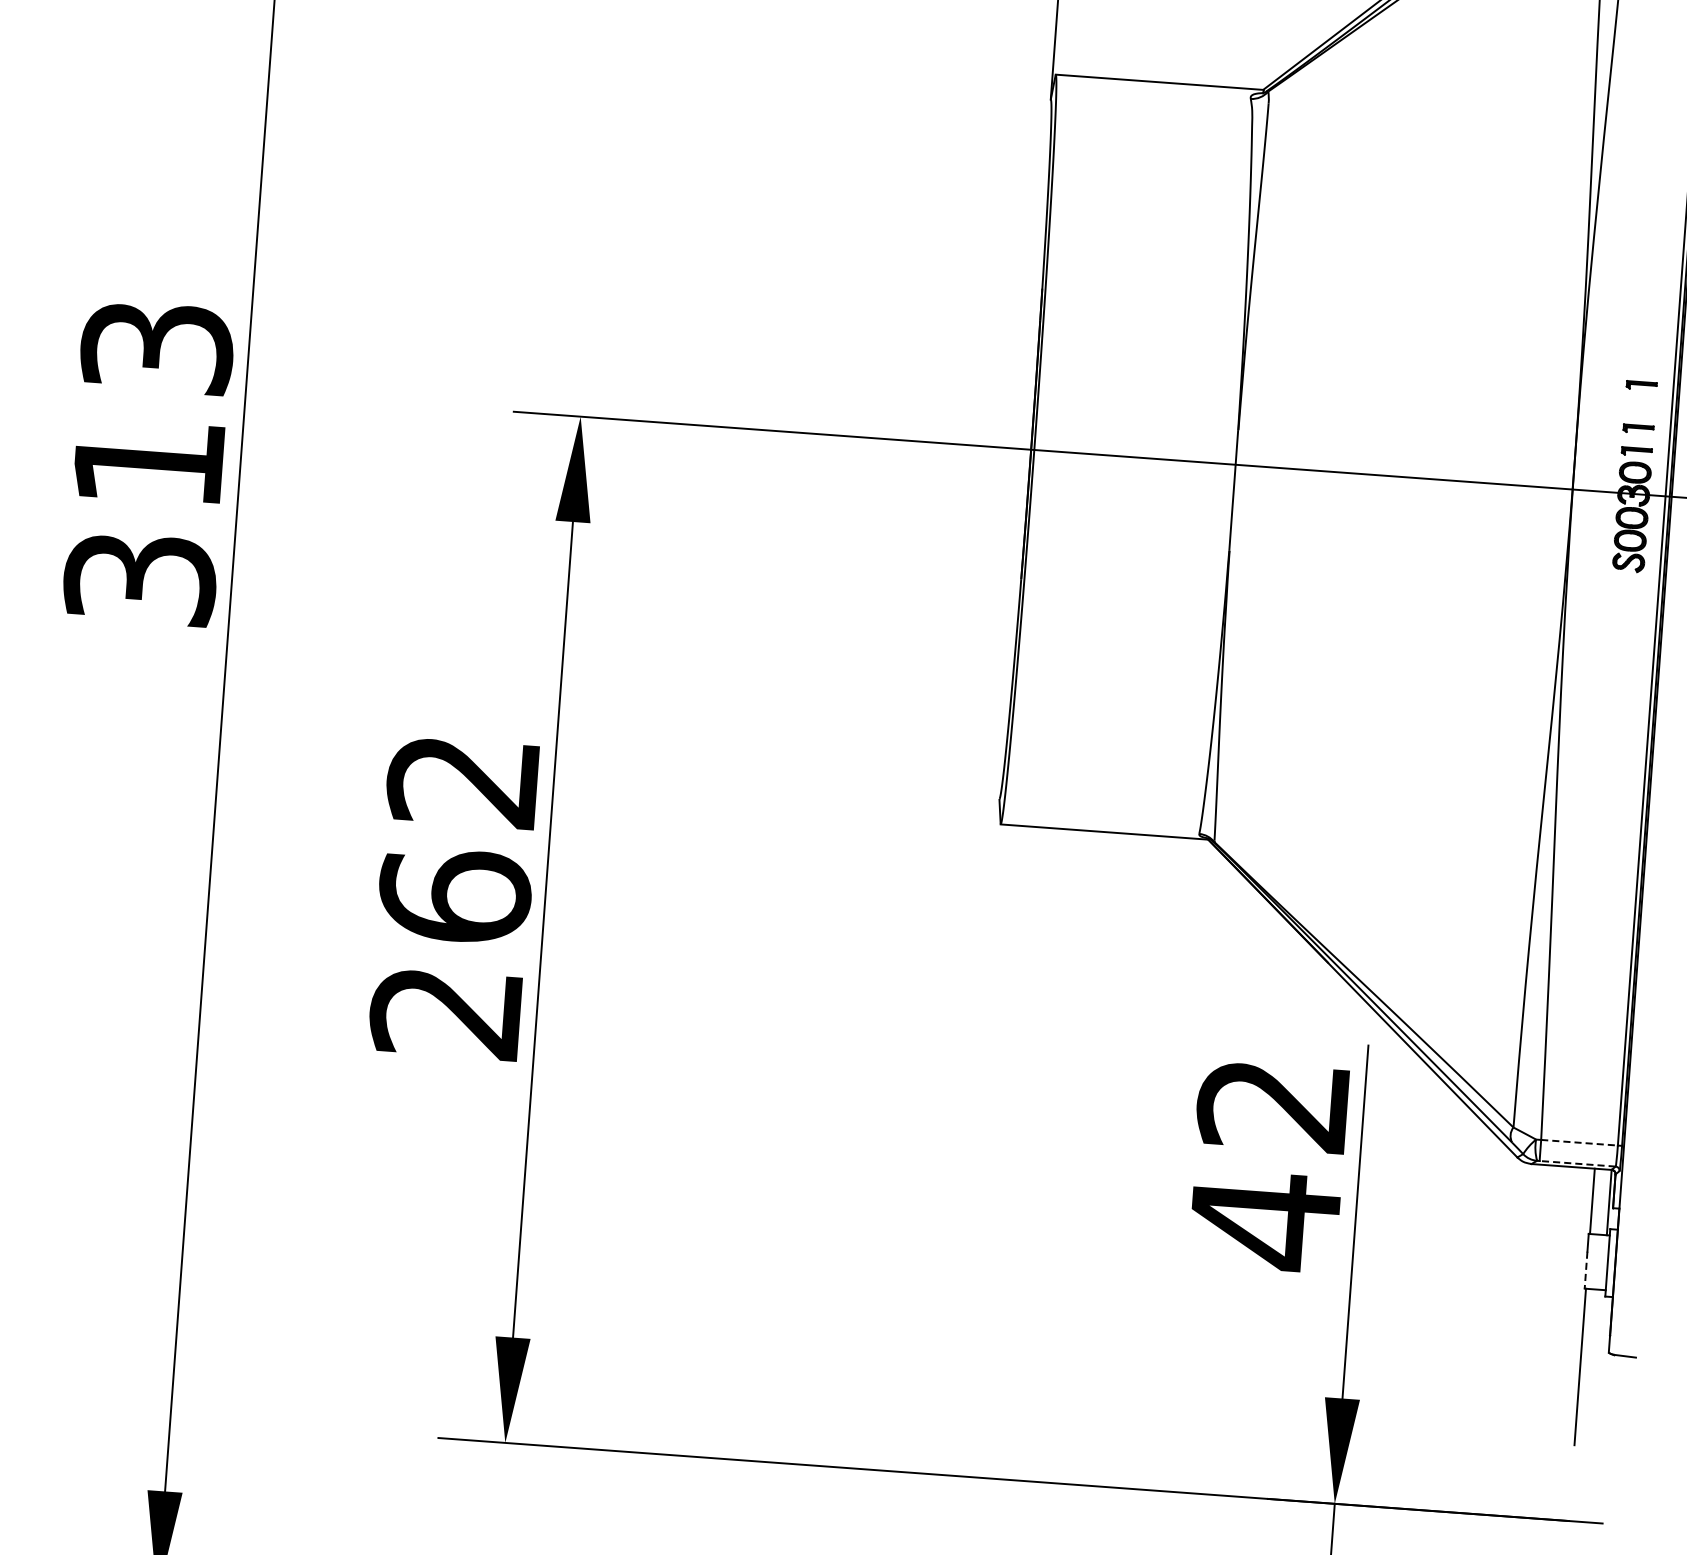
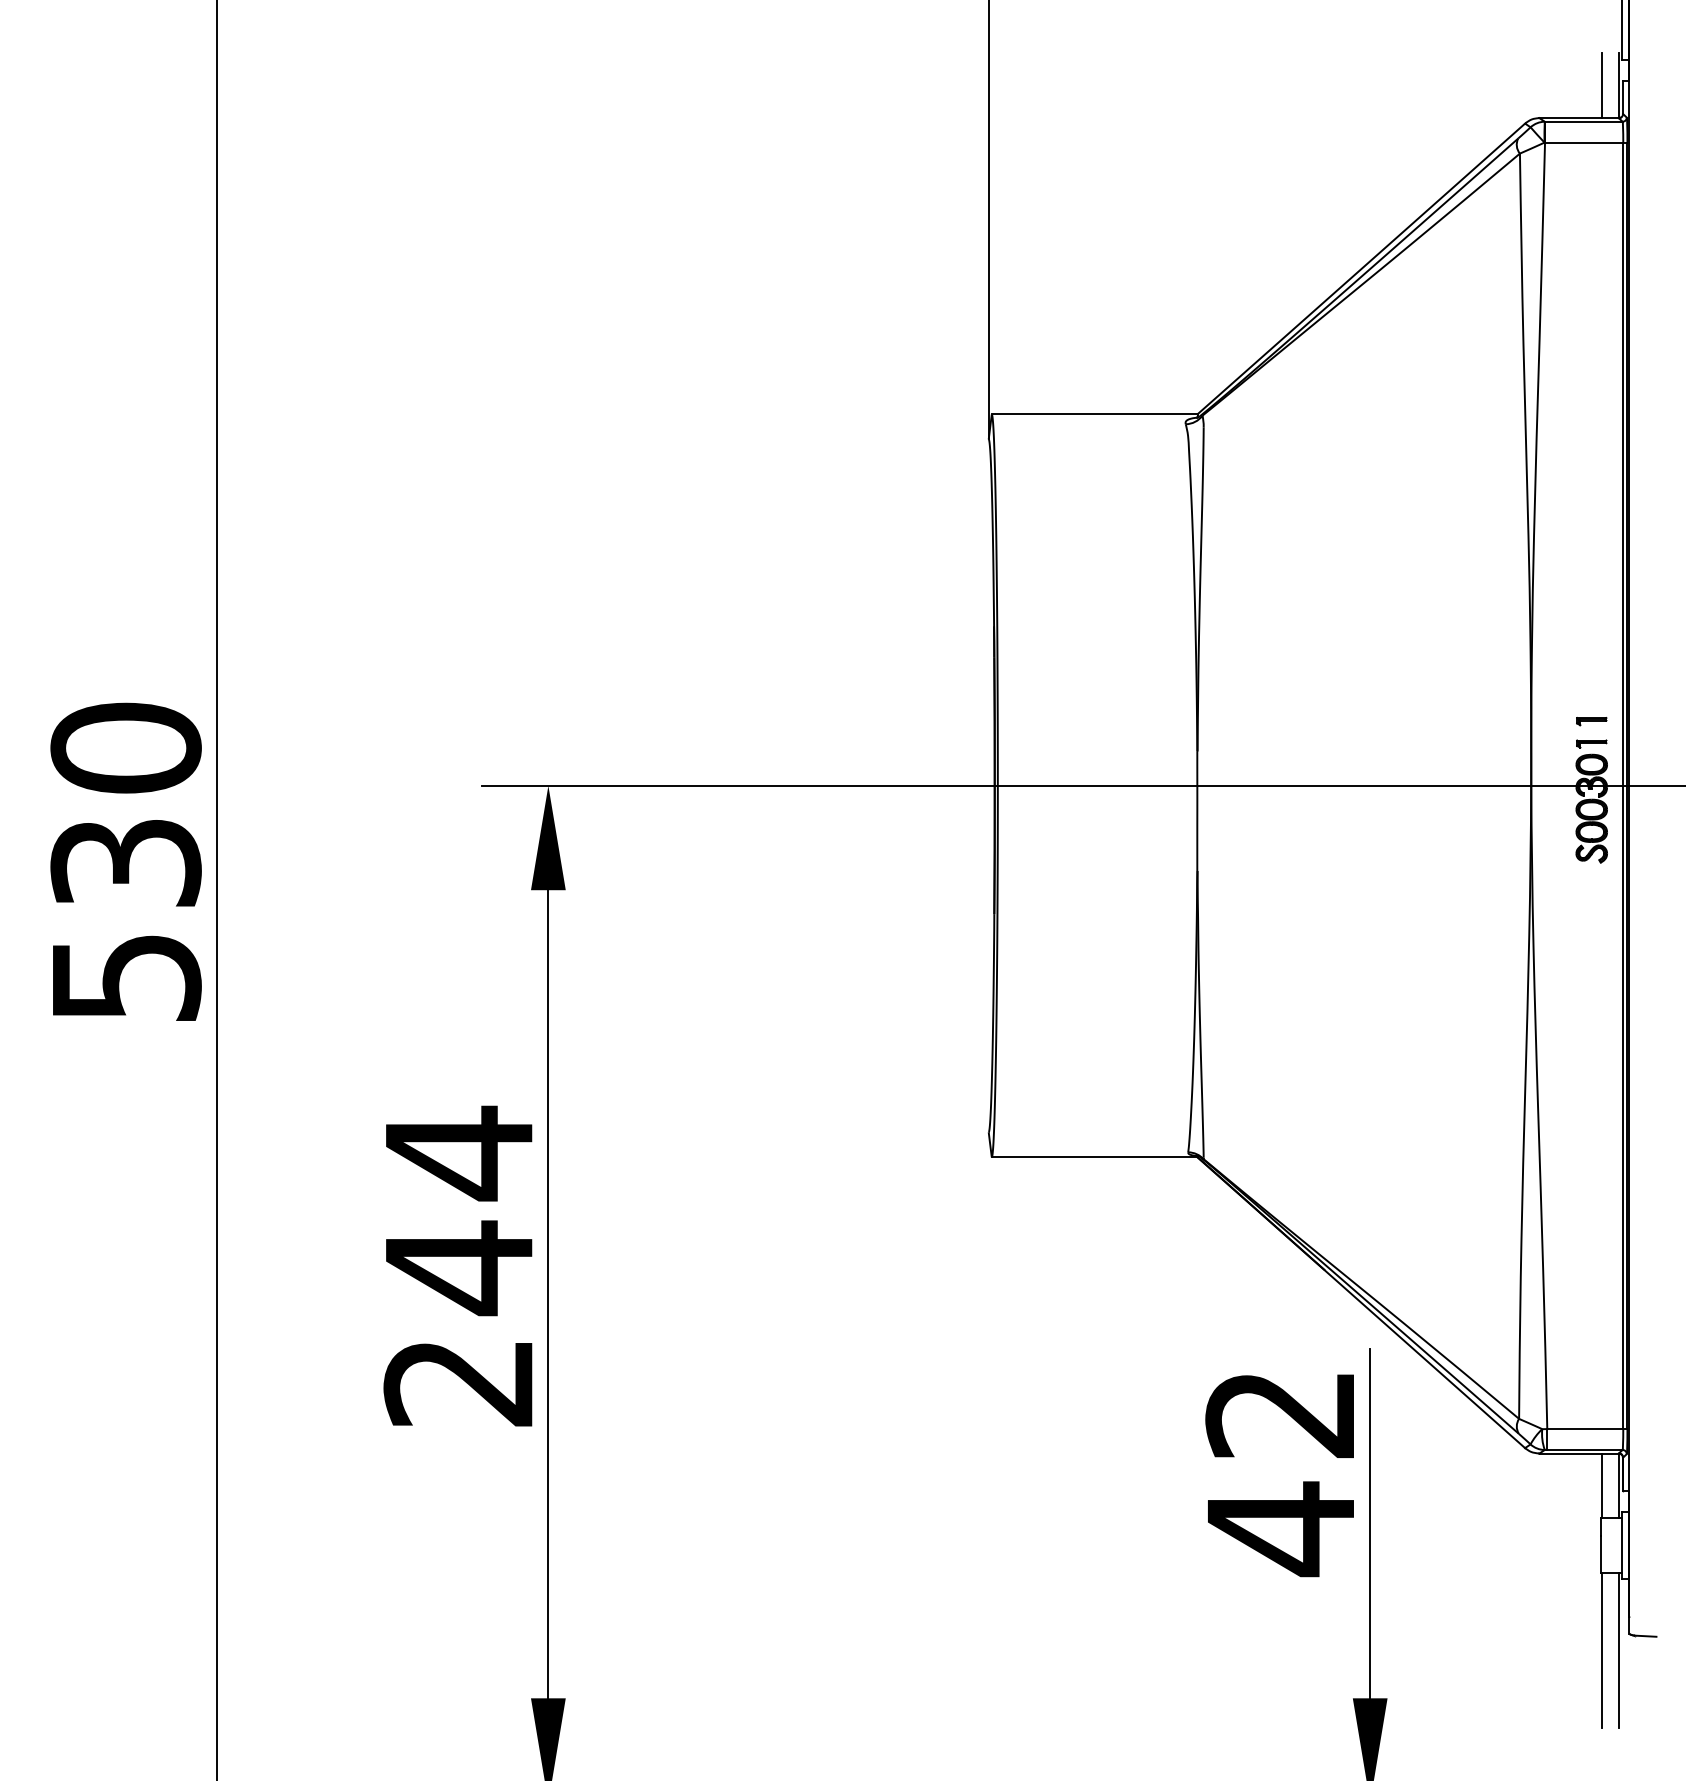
part: (1641, 385) -> (1591, 678), removed
text: (148, 461) -> (125, 861), 313 -> 530
text: (458, 838) -> (458, 1210), 262 -> 244
line: (1579, 1143) -> (1585, 1429), dashed -> solid
line: (1577, 1163) -> (1584, 1449), dashed -> solid
line: (1585, 1270) -> (1600, 1554), dashed -> solid
line: (1596, 1367) -> (1618, 1649), added

